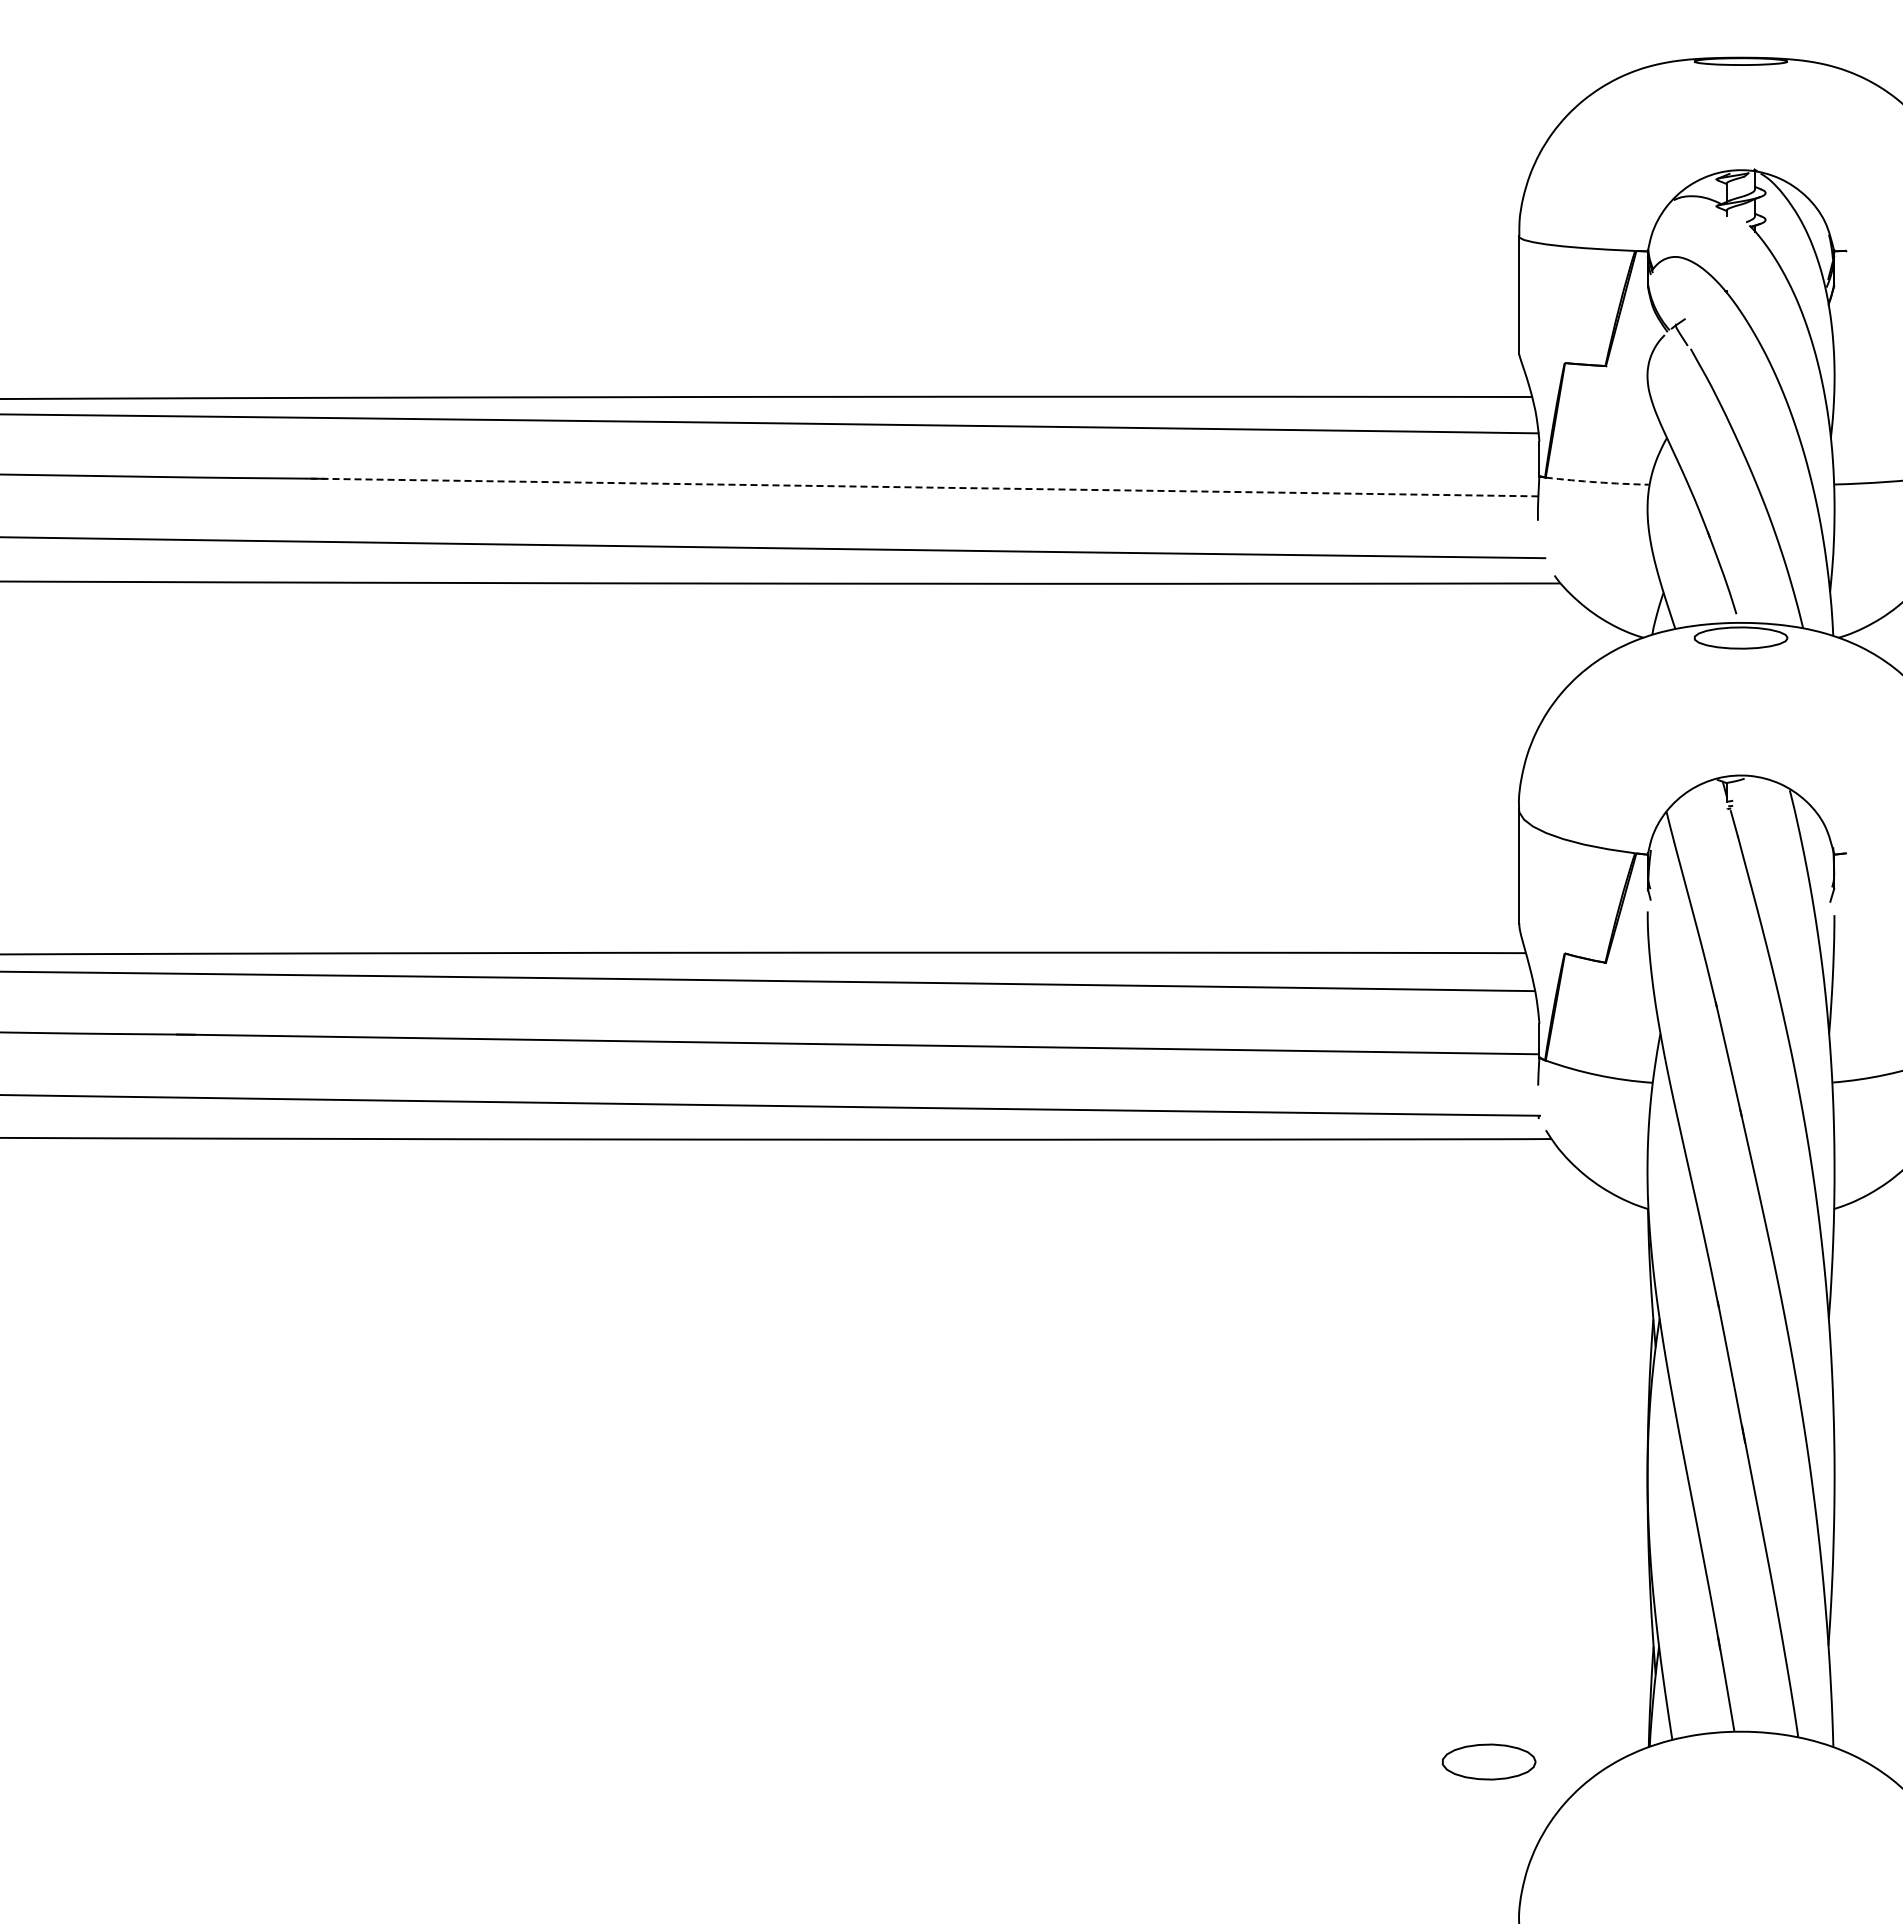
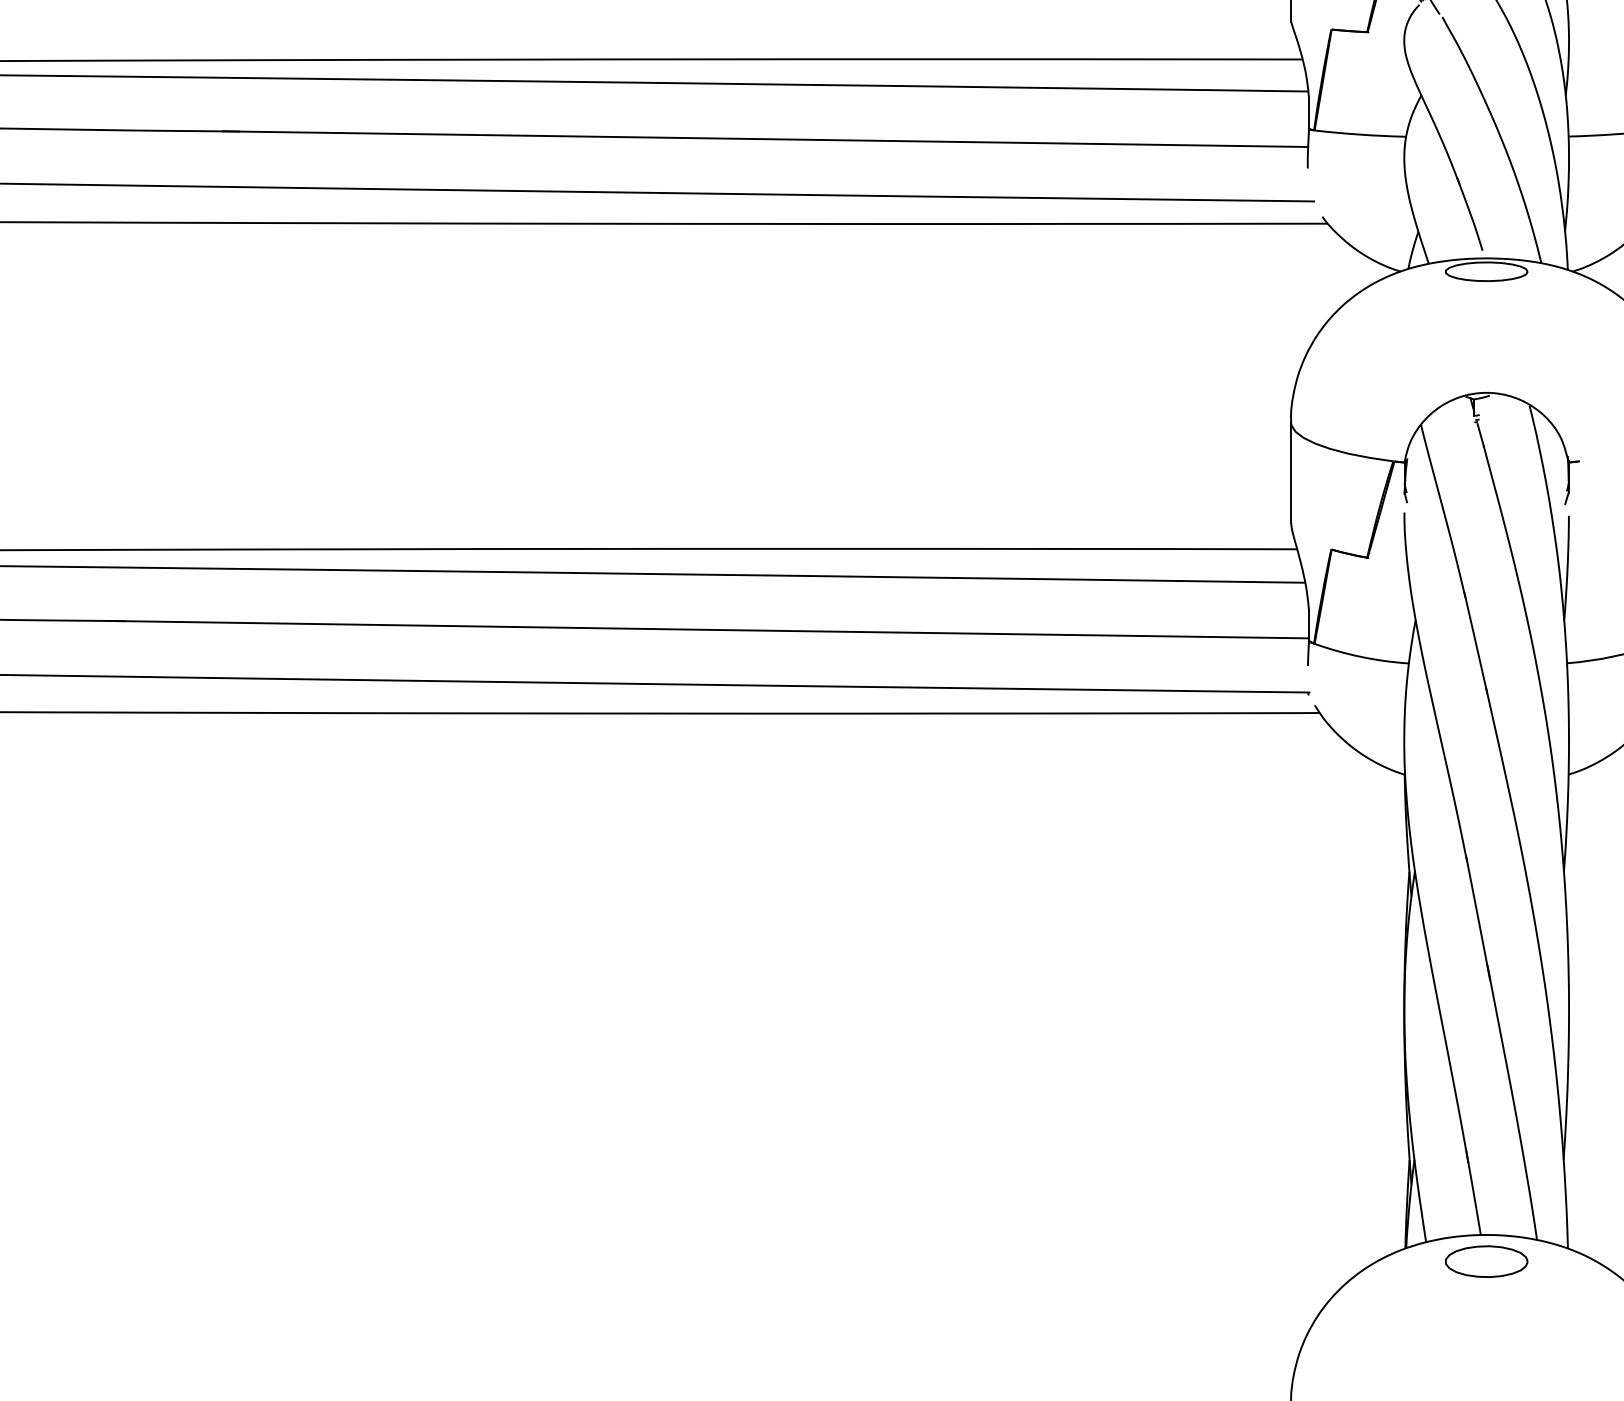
arc: (1597, 482) -> (1360, 134), dashed -> solid
line: (921, 487) -> (764, 139), dashed -> solid
part: (1489, 1761) -> (1487, 1261), moved

